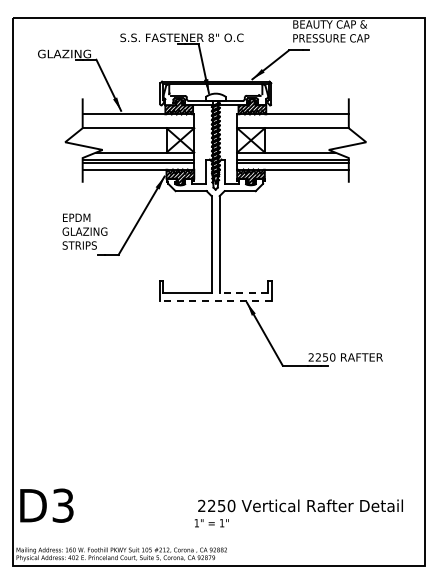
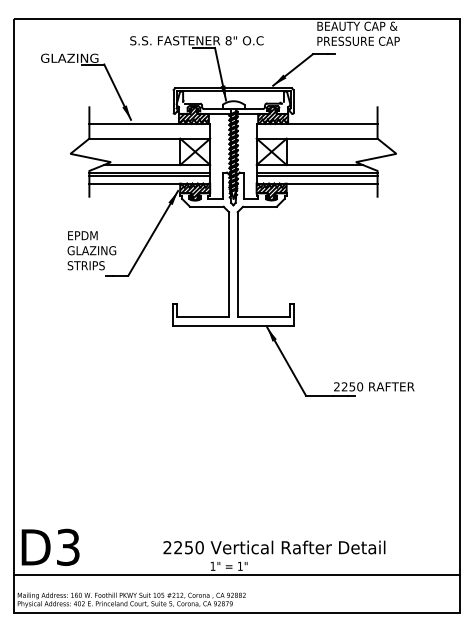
line: (243, 293) -> (263, 317), dashed -> solid
line: (215, 301) -> (233, 326), dashed -> solid
text: (300, 505) -> (274, 547), moved
line: (218, 531) -> (236, 575), added

